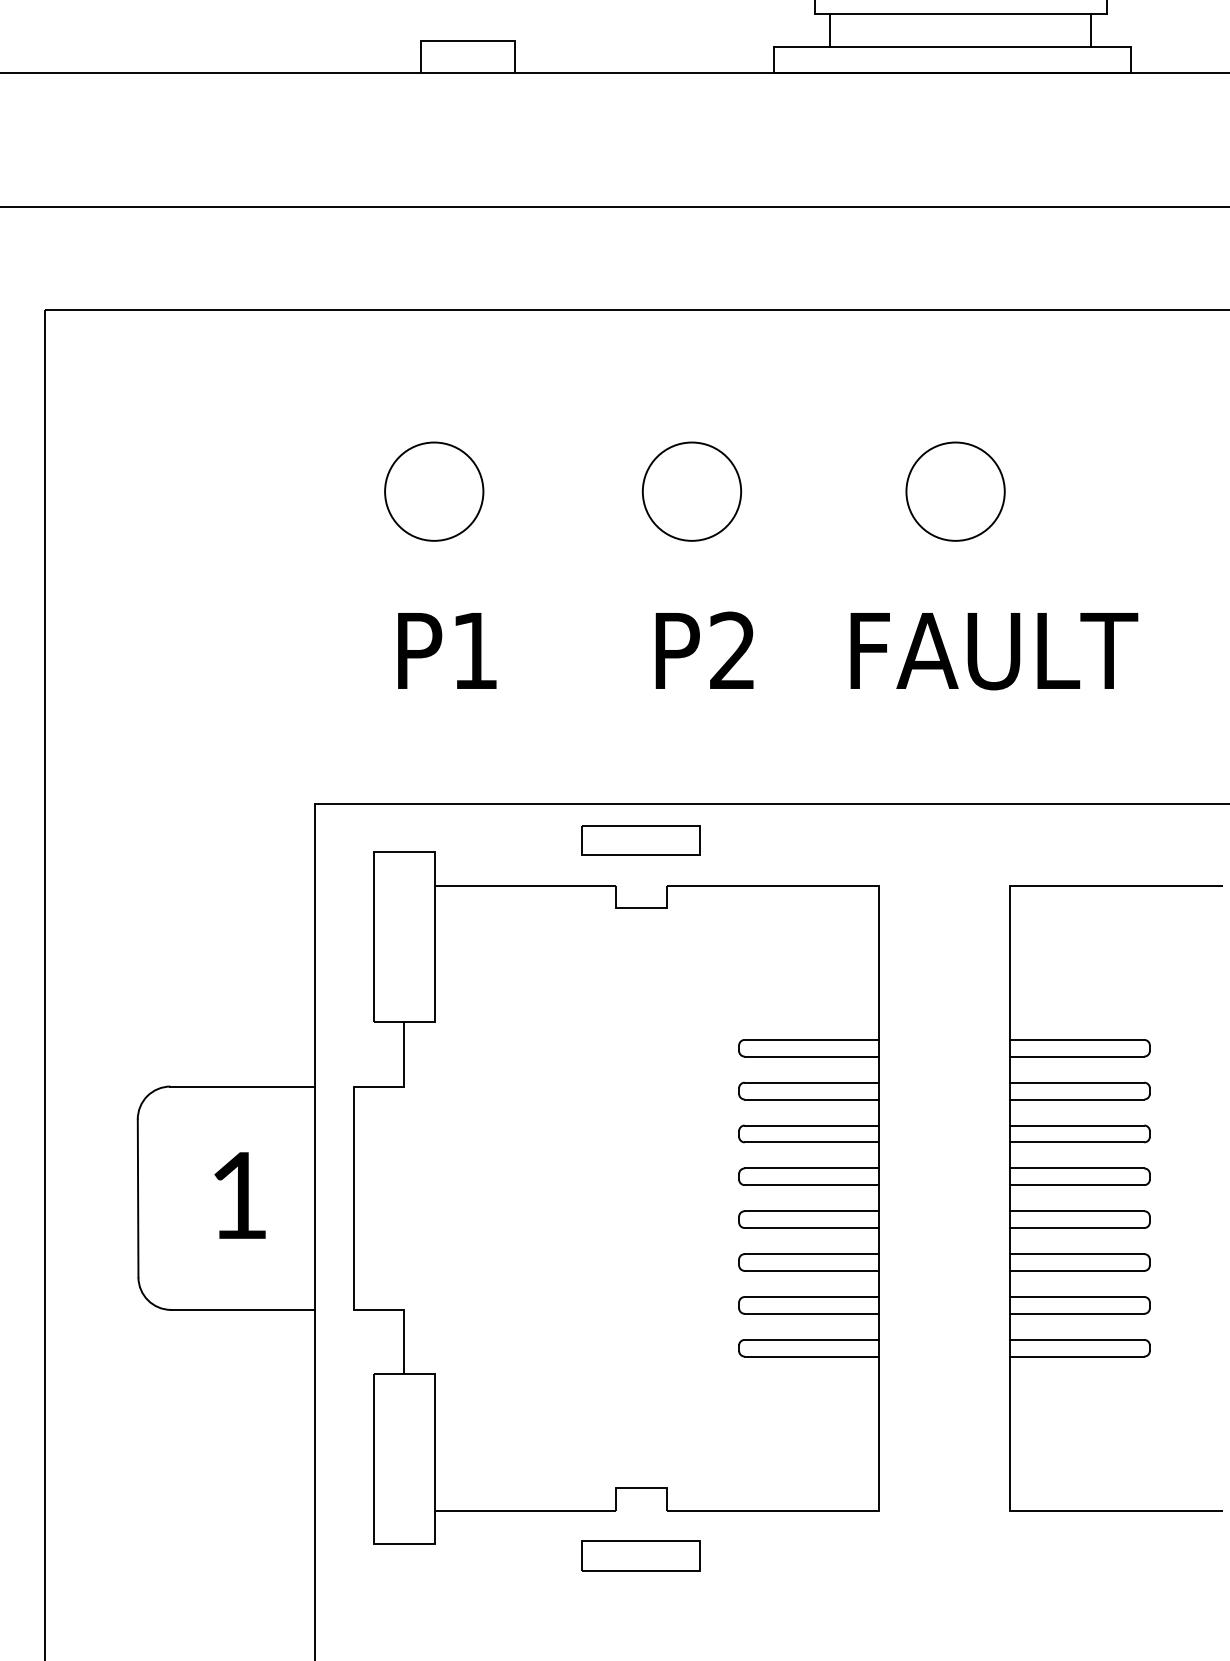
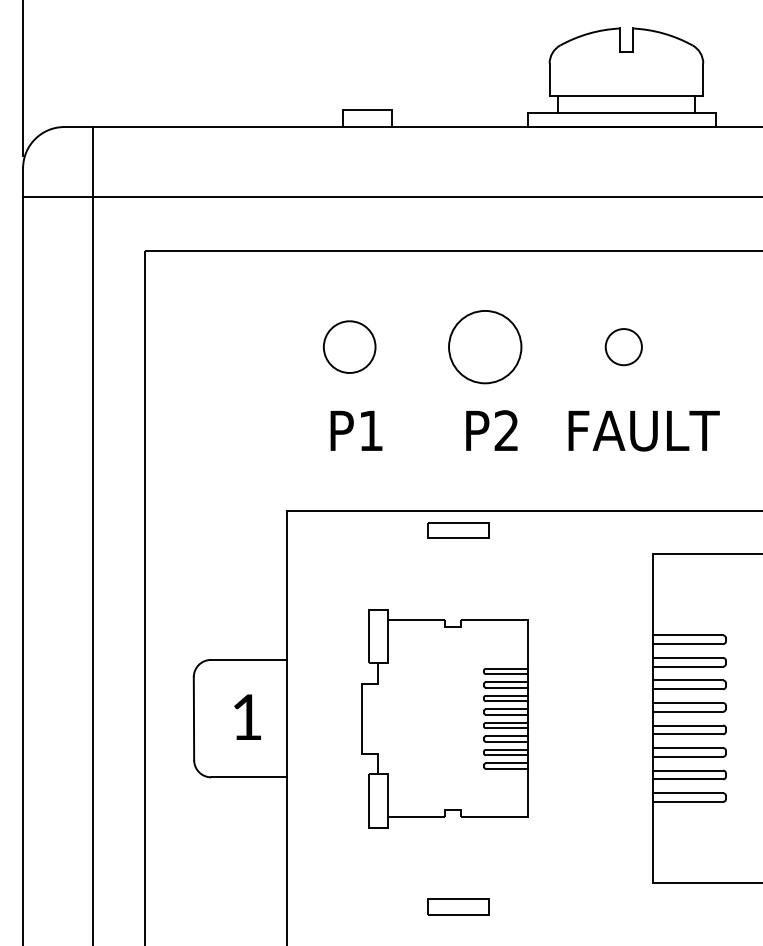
circle: (692, 490) -> (485, 346), size x1.4
circle: (954, 490) -> (623, 346), size x0.7
part: (614, 1197) -> (444, 718), size x0.6

